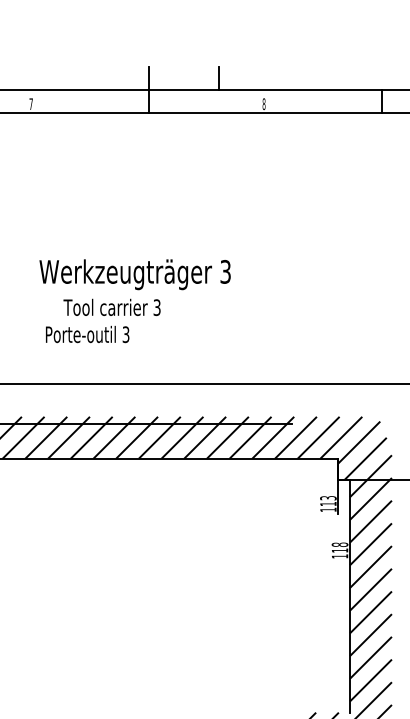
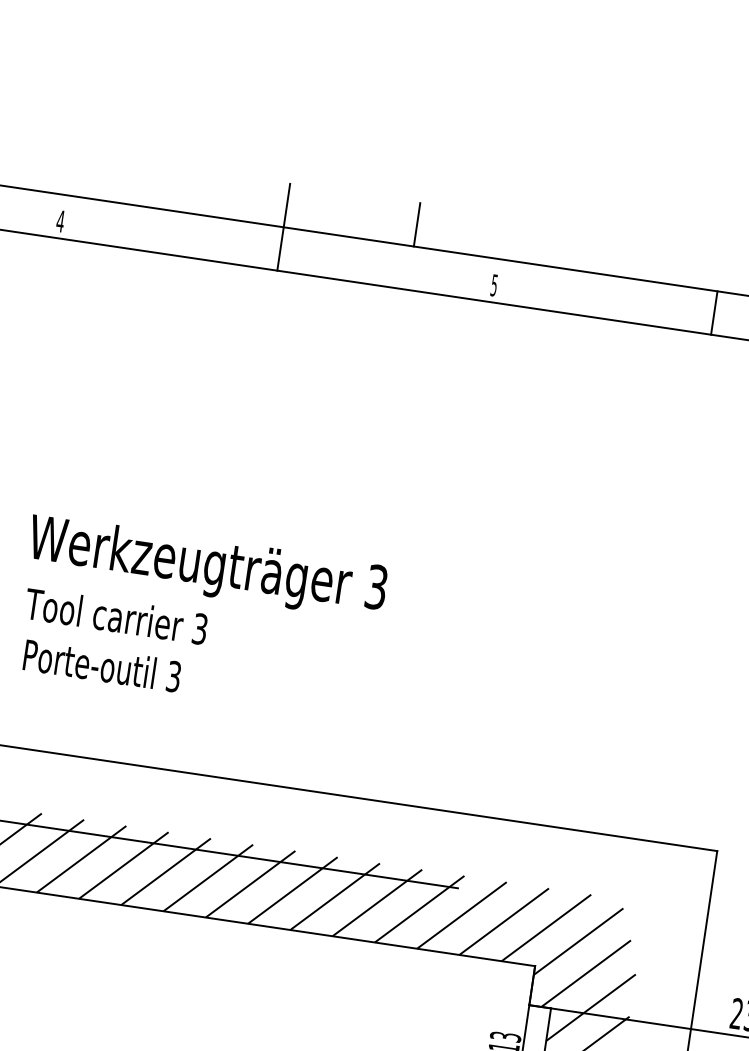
text: (31, 103) -> (61, 220), 7 -> 4
text: (263, 104) -> (493, 285), 8 -> 5
text: (111, 306) -> (115, 614), moved

